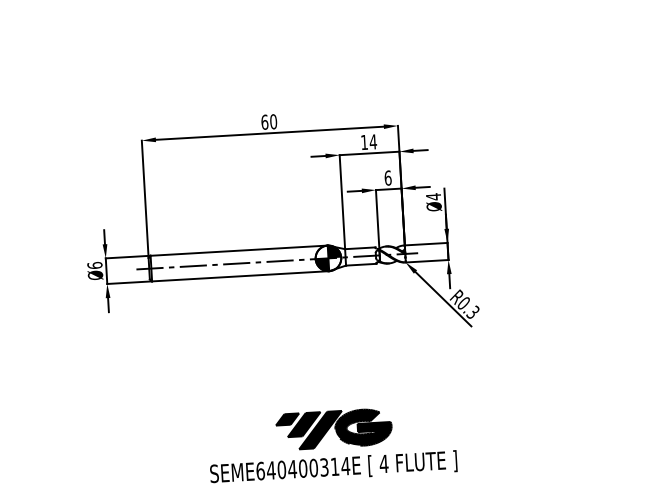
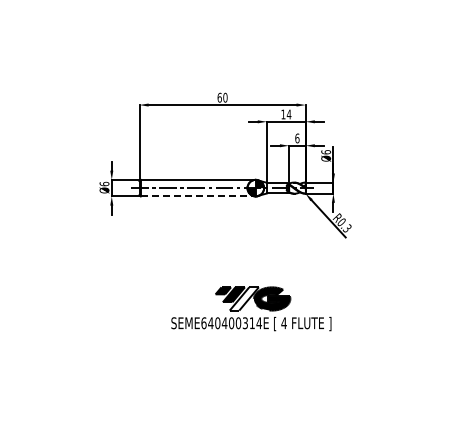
text: (434, 197) -> (326, 152), Ø4 -> Ø6
line: (240, 276) -> (198, 196), solid -> dashed
fill: (319, 429) -> (243, 298), removed

